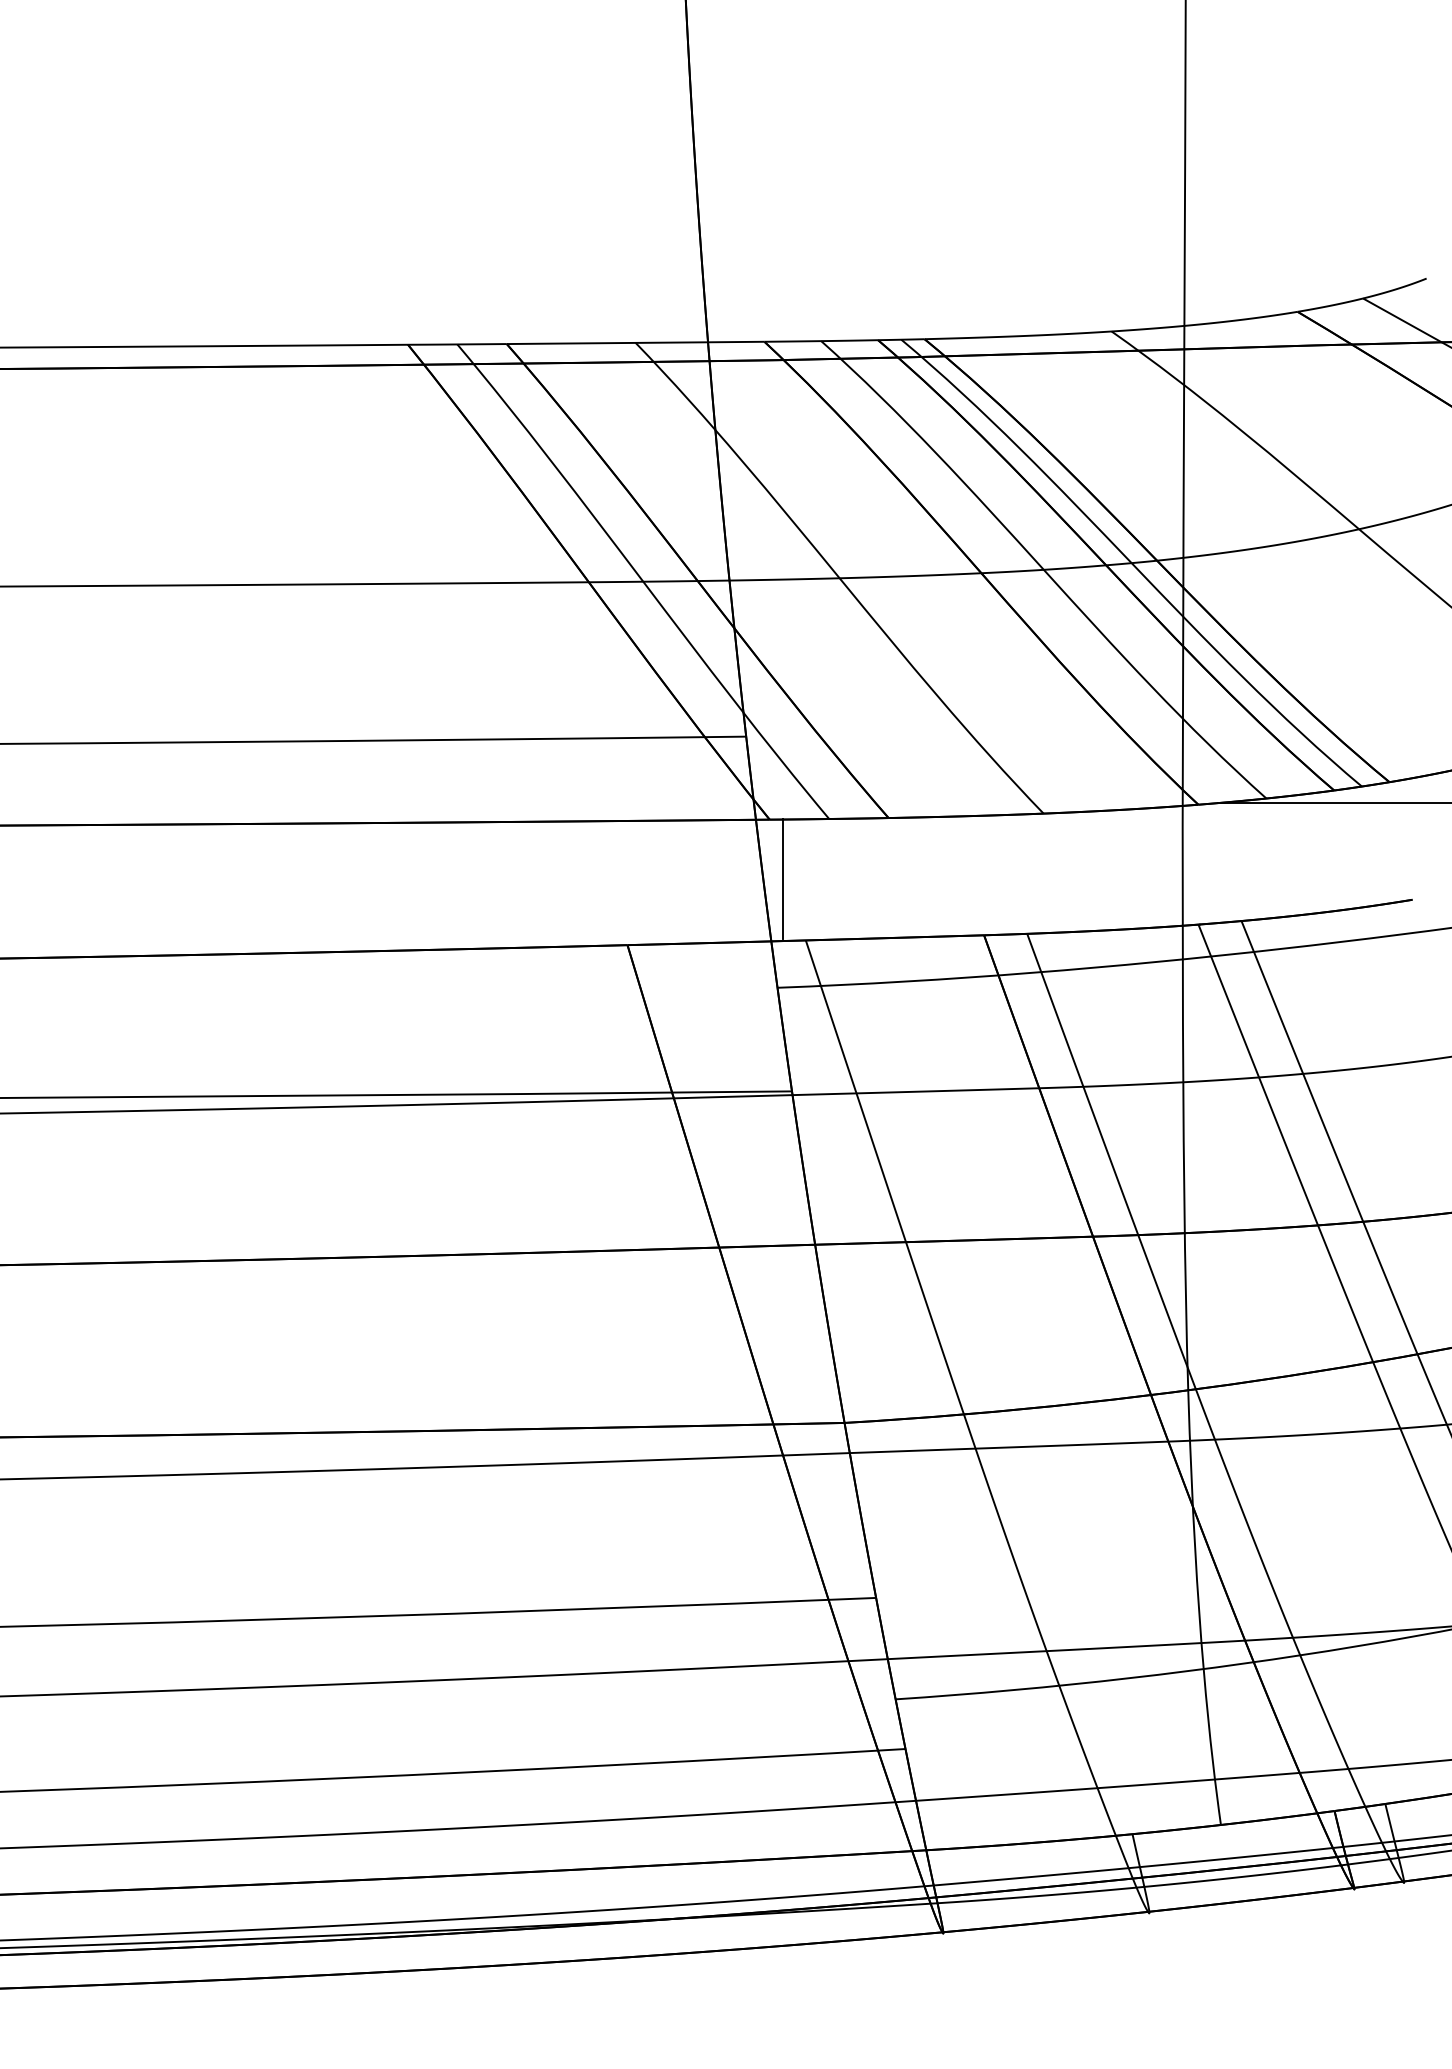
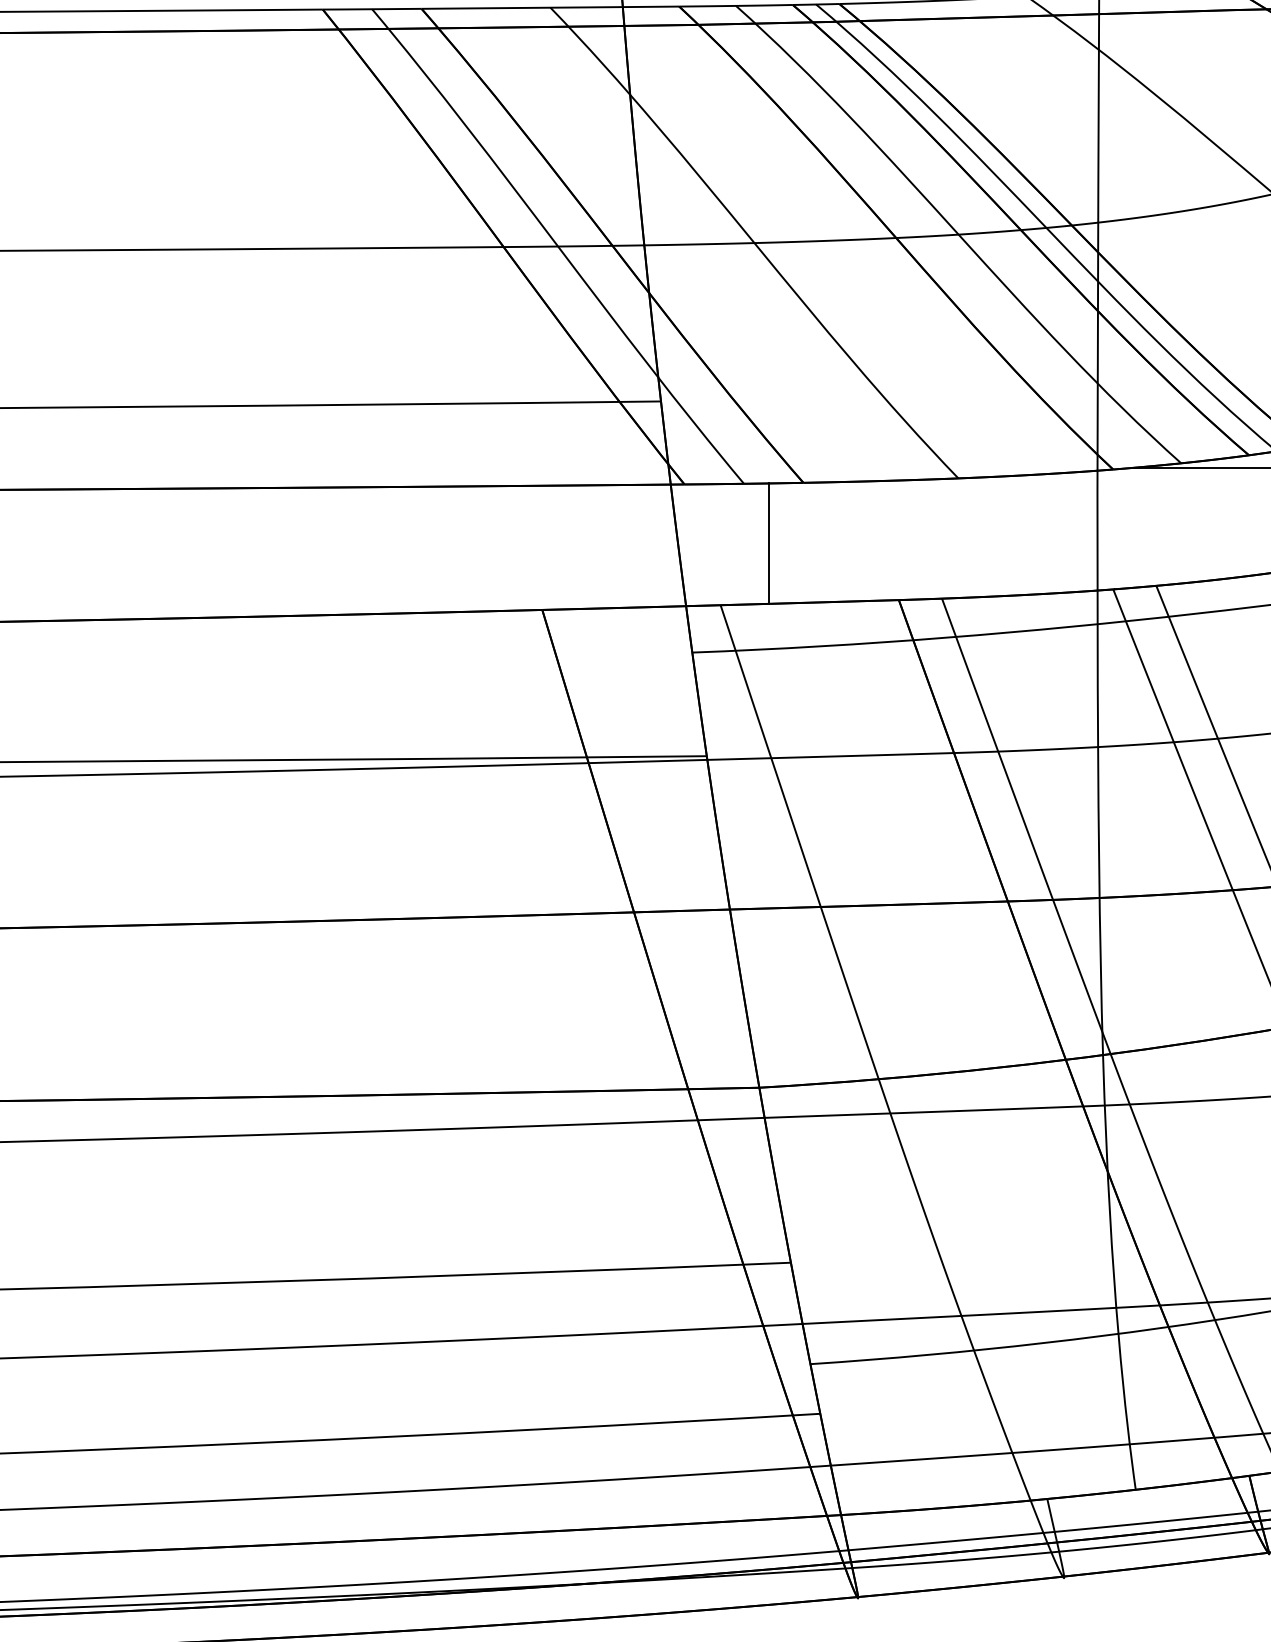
line: (782, 878) -> (769, 543), moved

